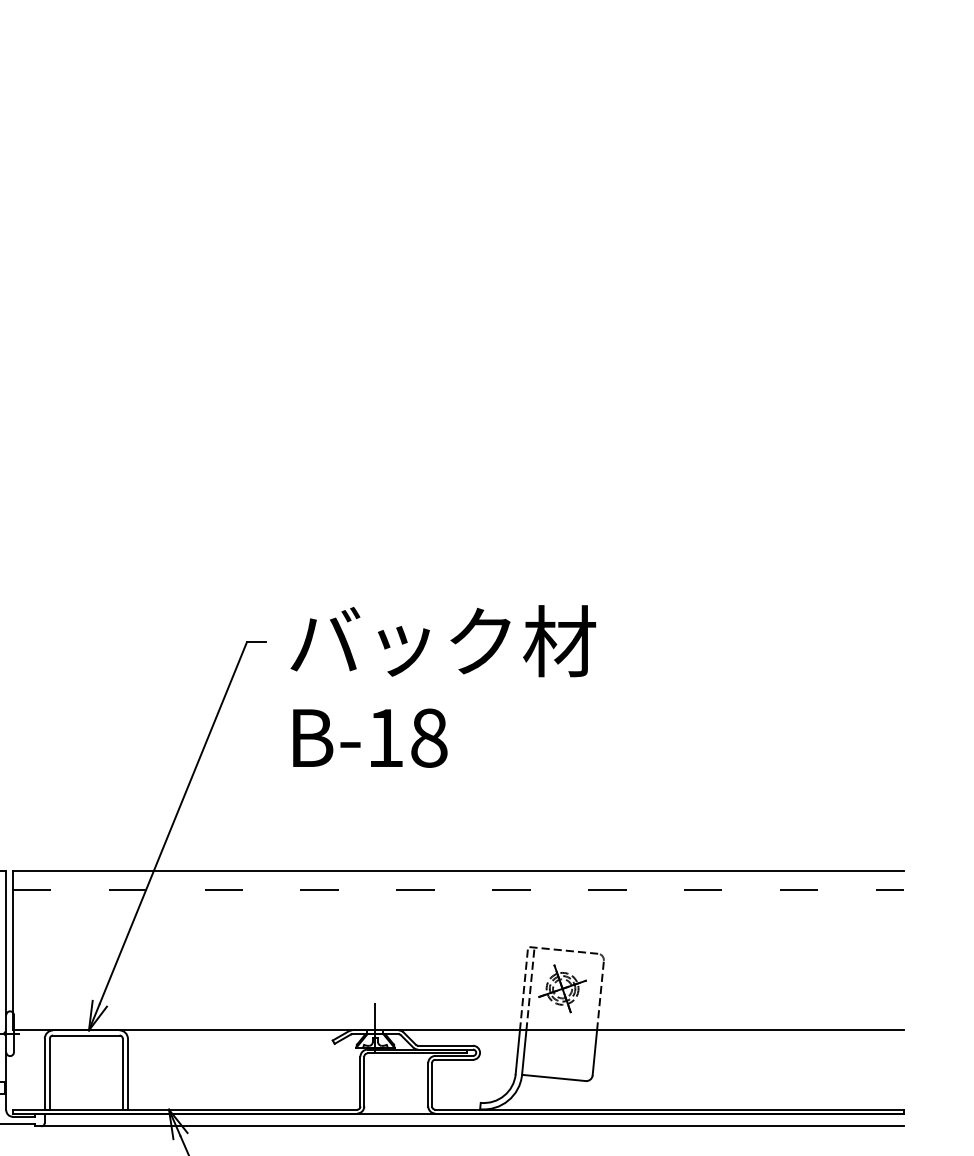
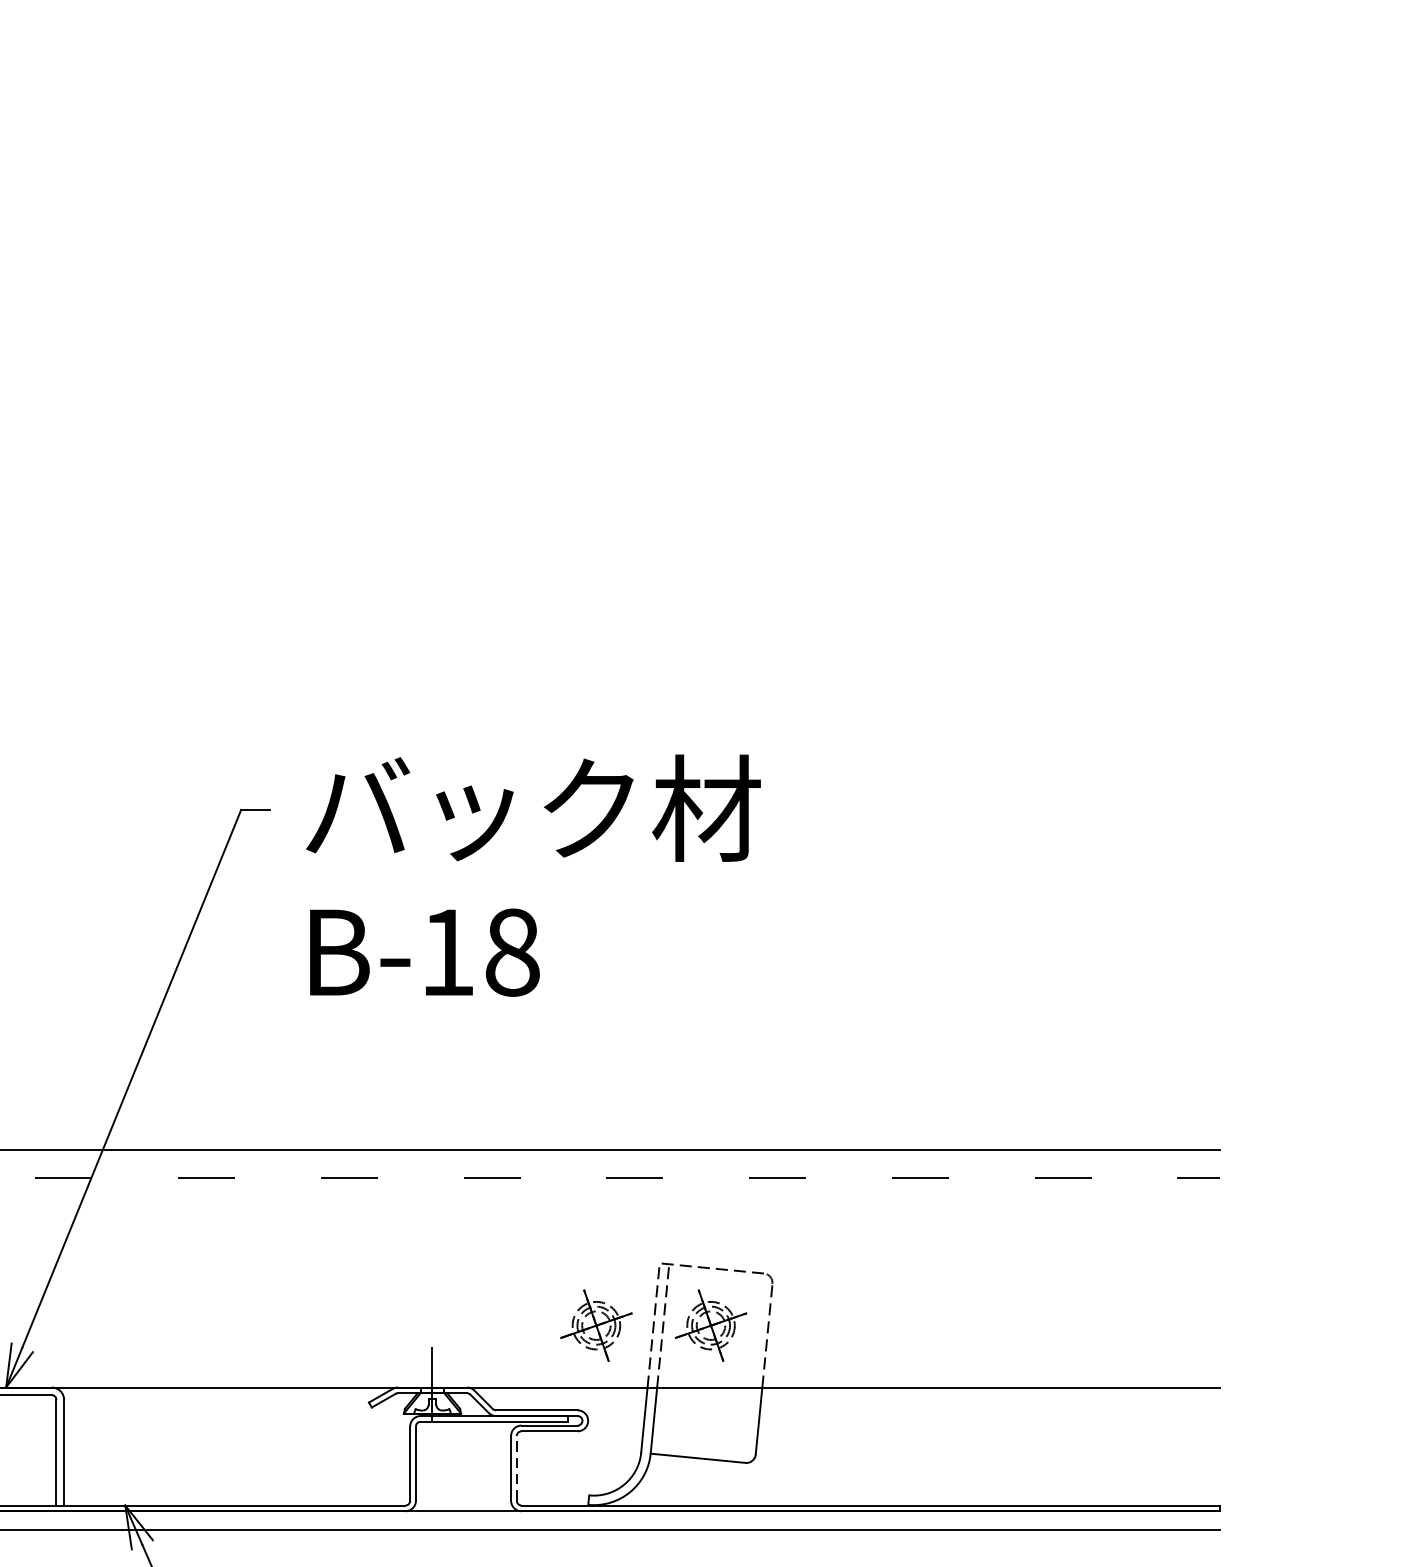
part: (485, 988) -> (596, 1325), added
line: (432, 1084) -> (517, 1468), solid -> dashed

